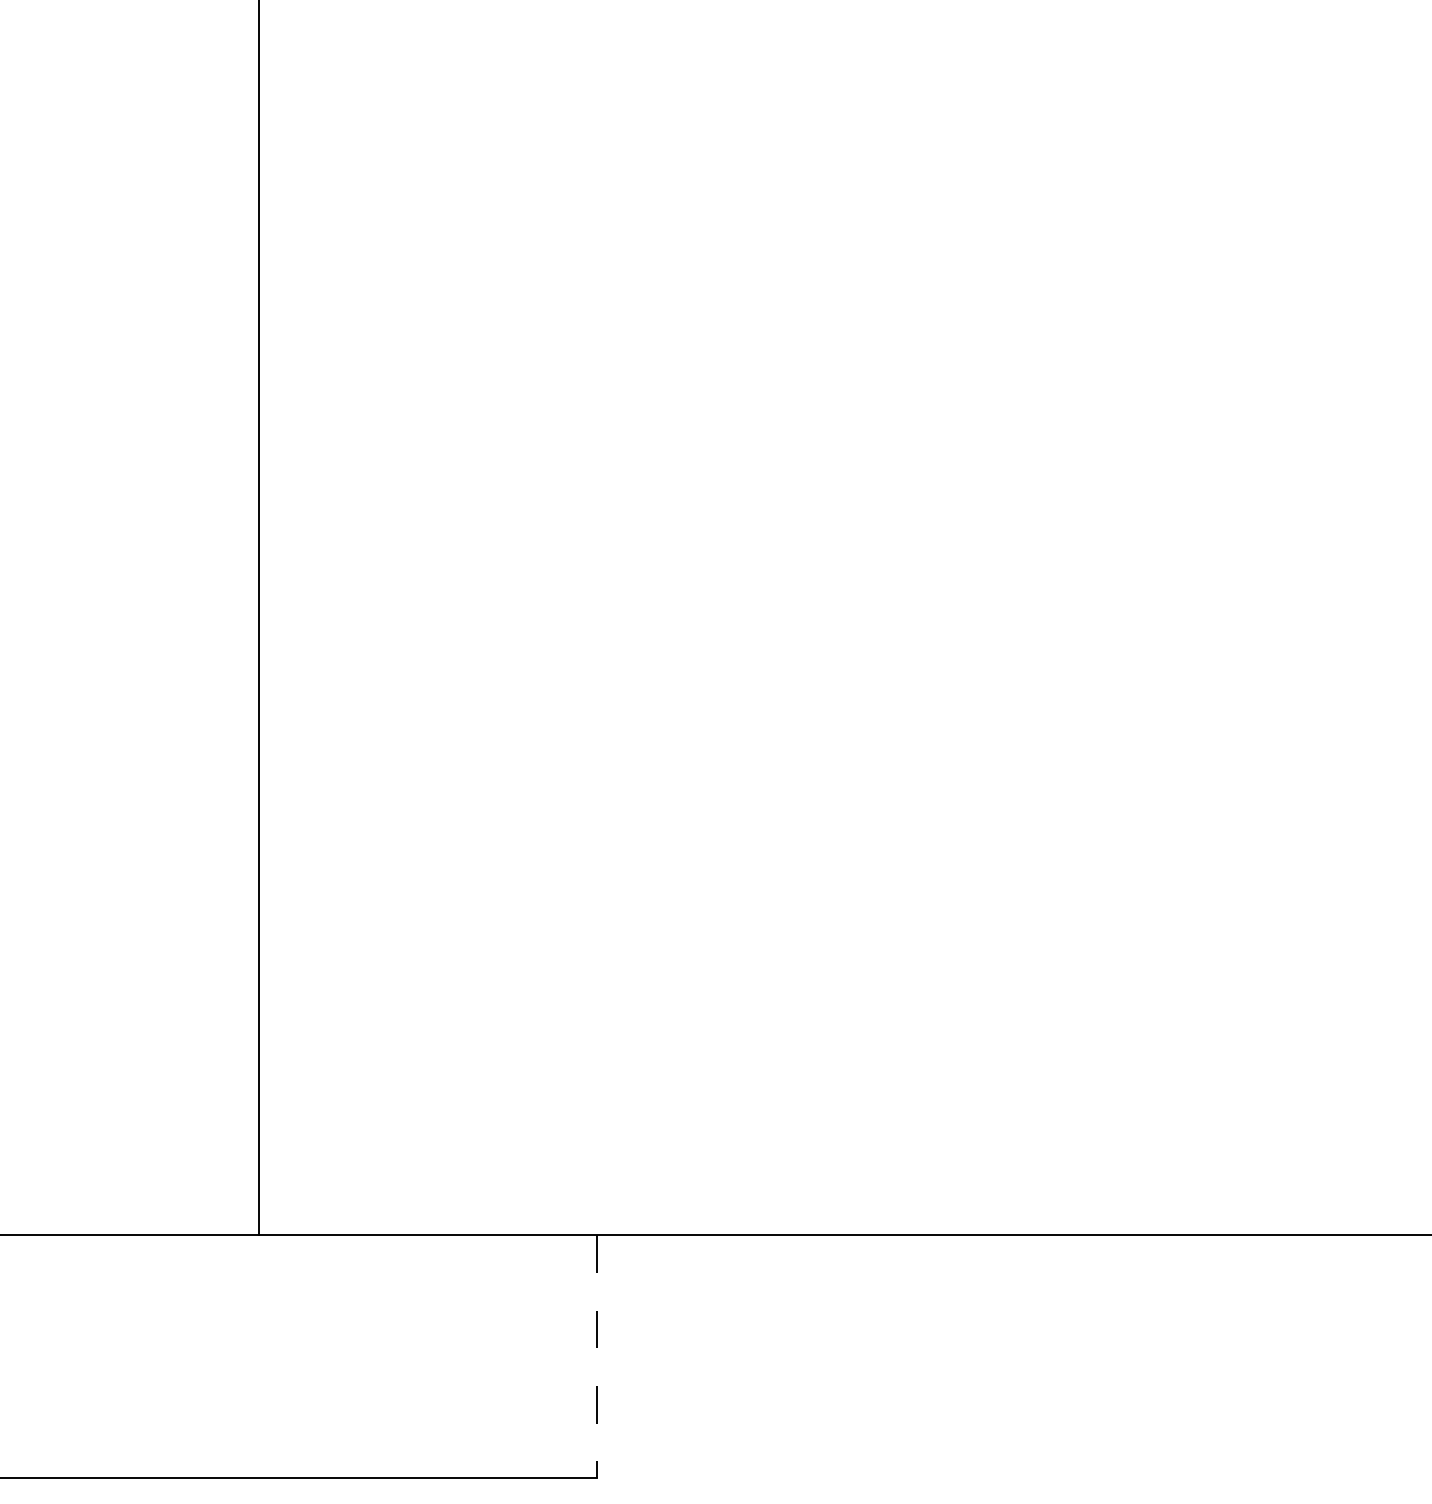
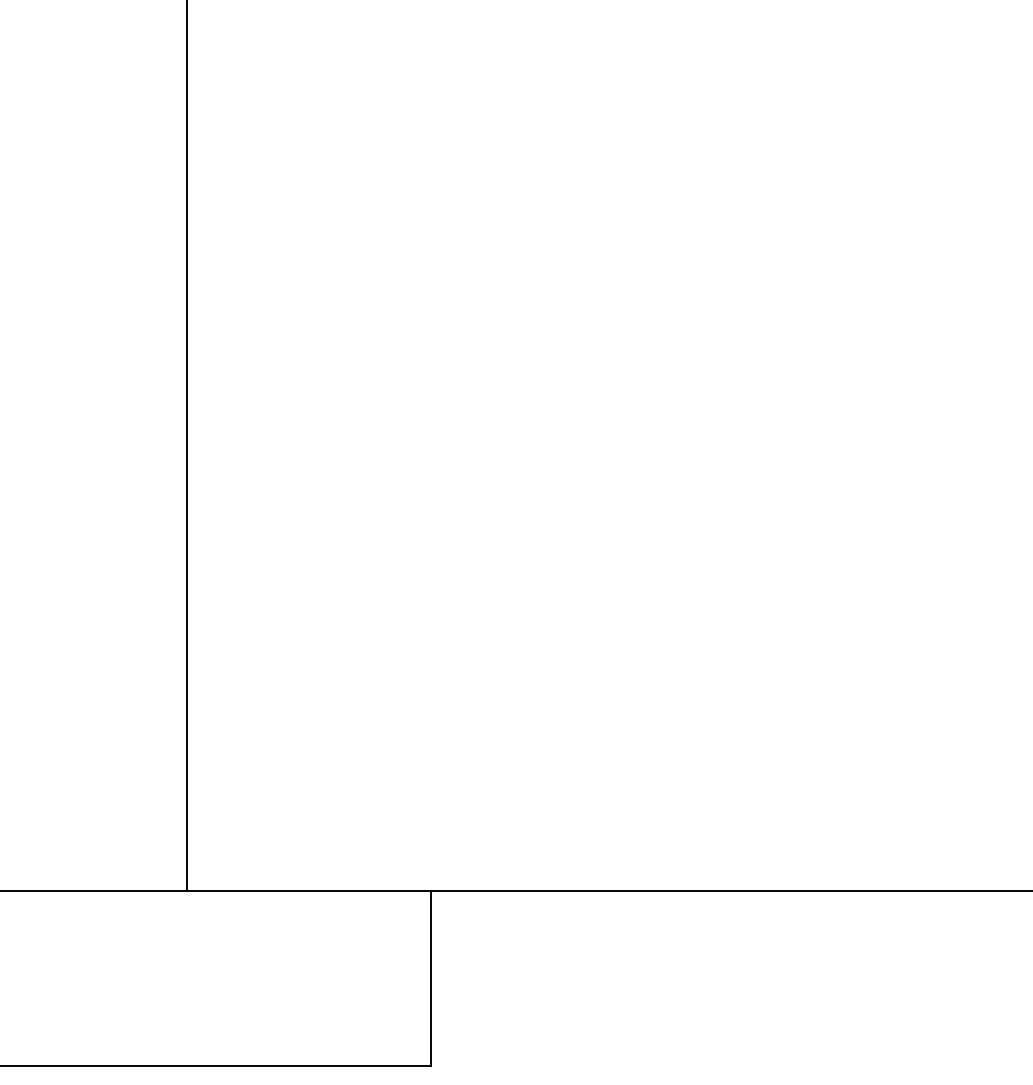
line: (597, 1356) -> (431, 978), dashed -> solid

